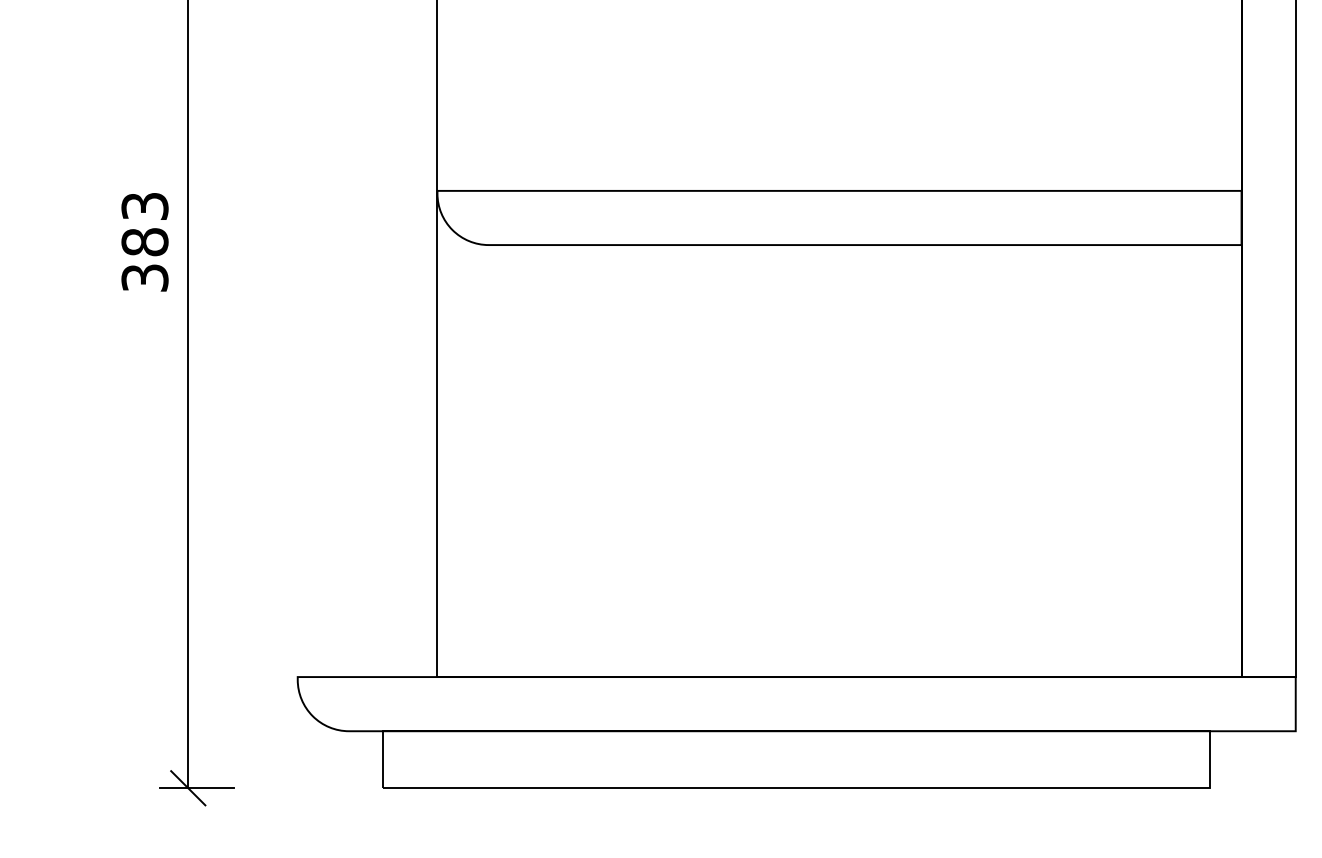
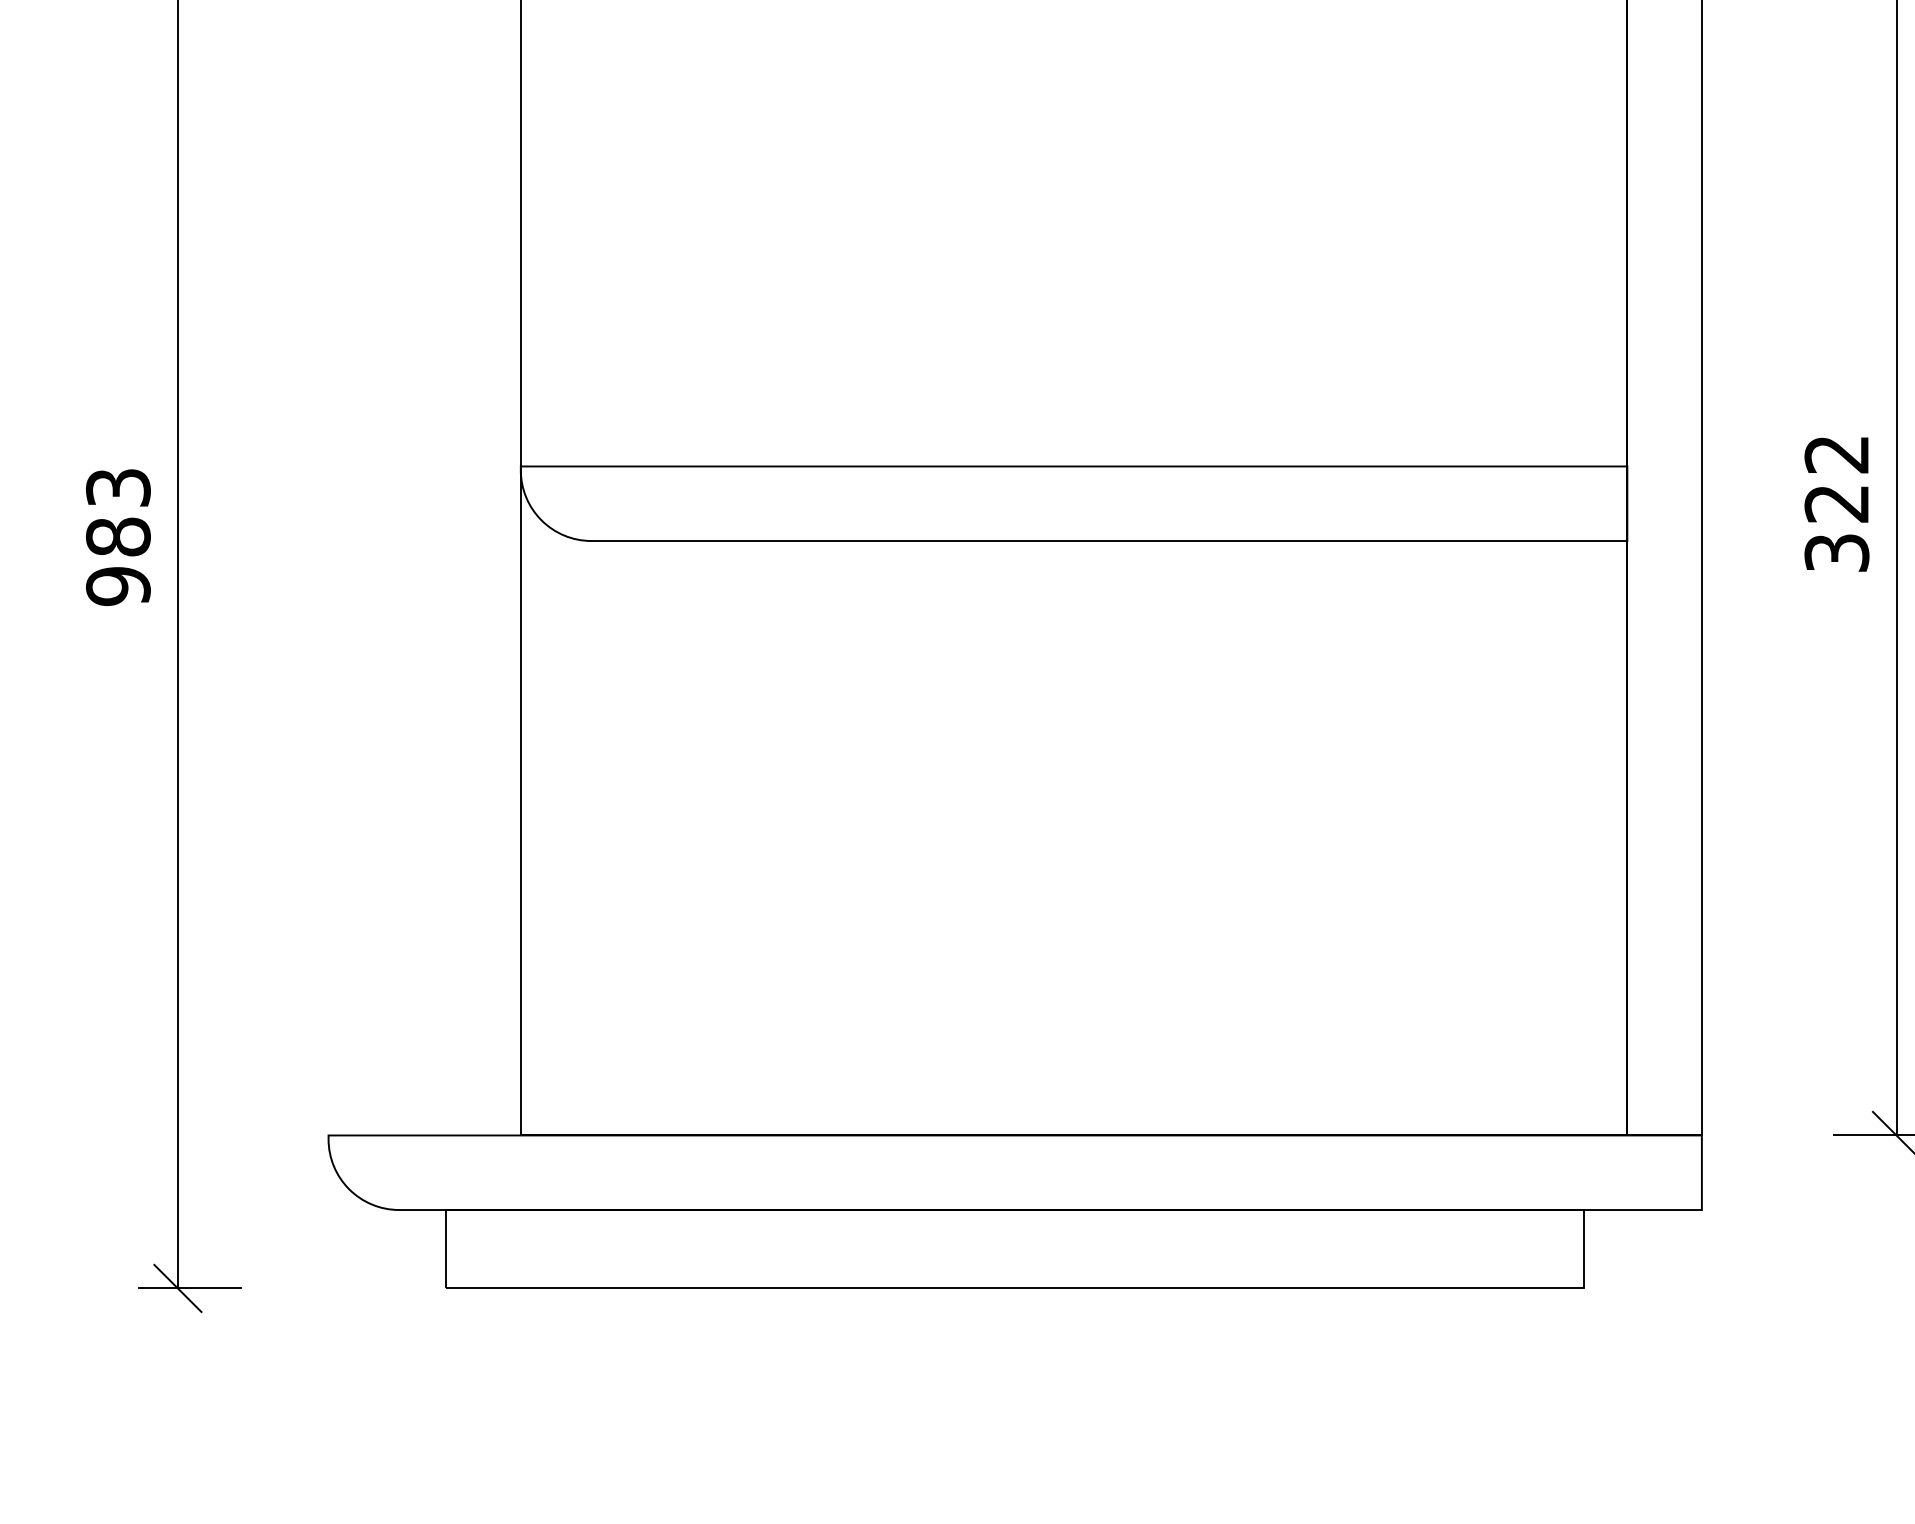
text: (145, 278) -> (118, 586), 383 -> 983

